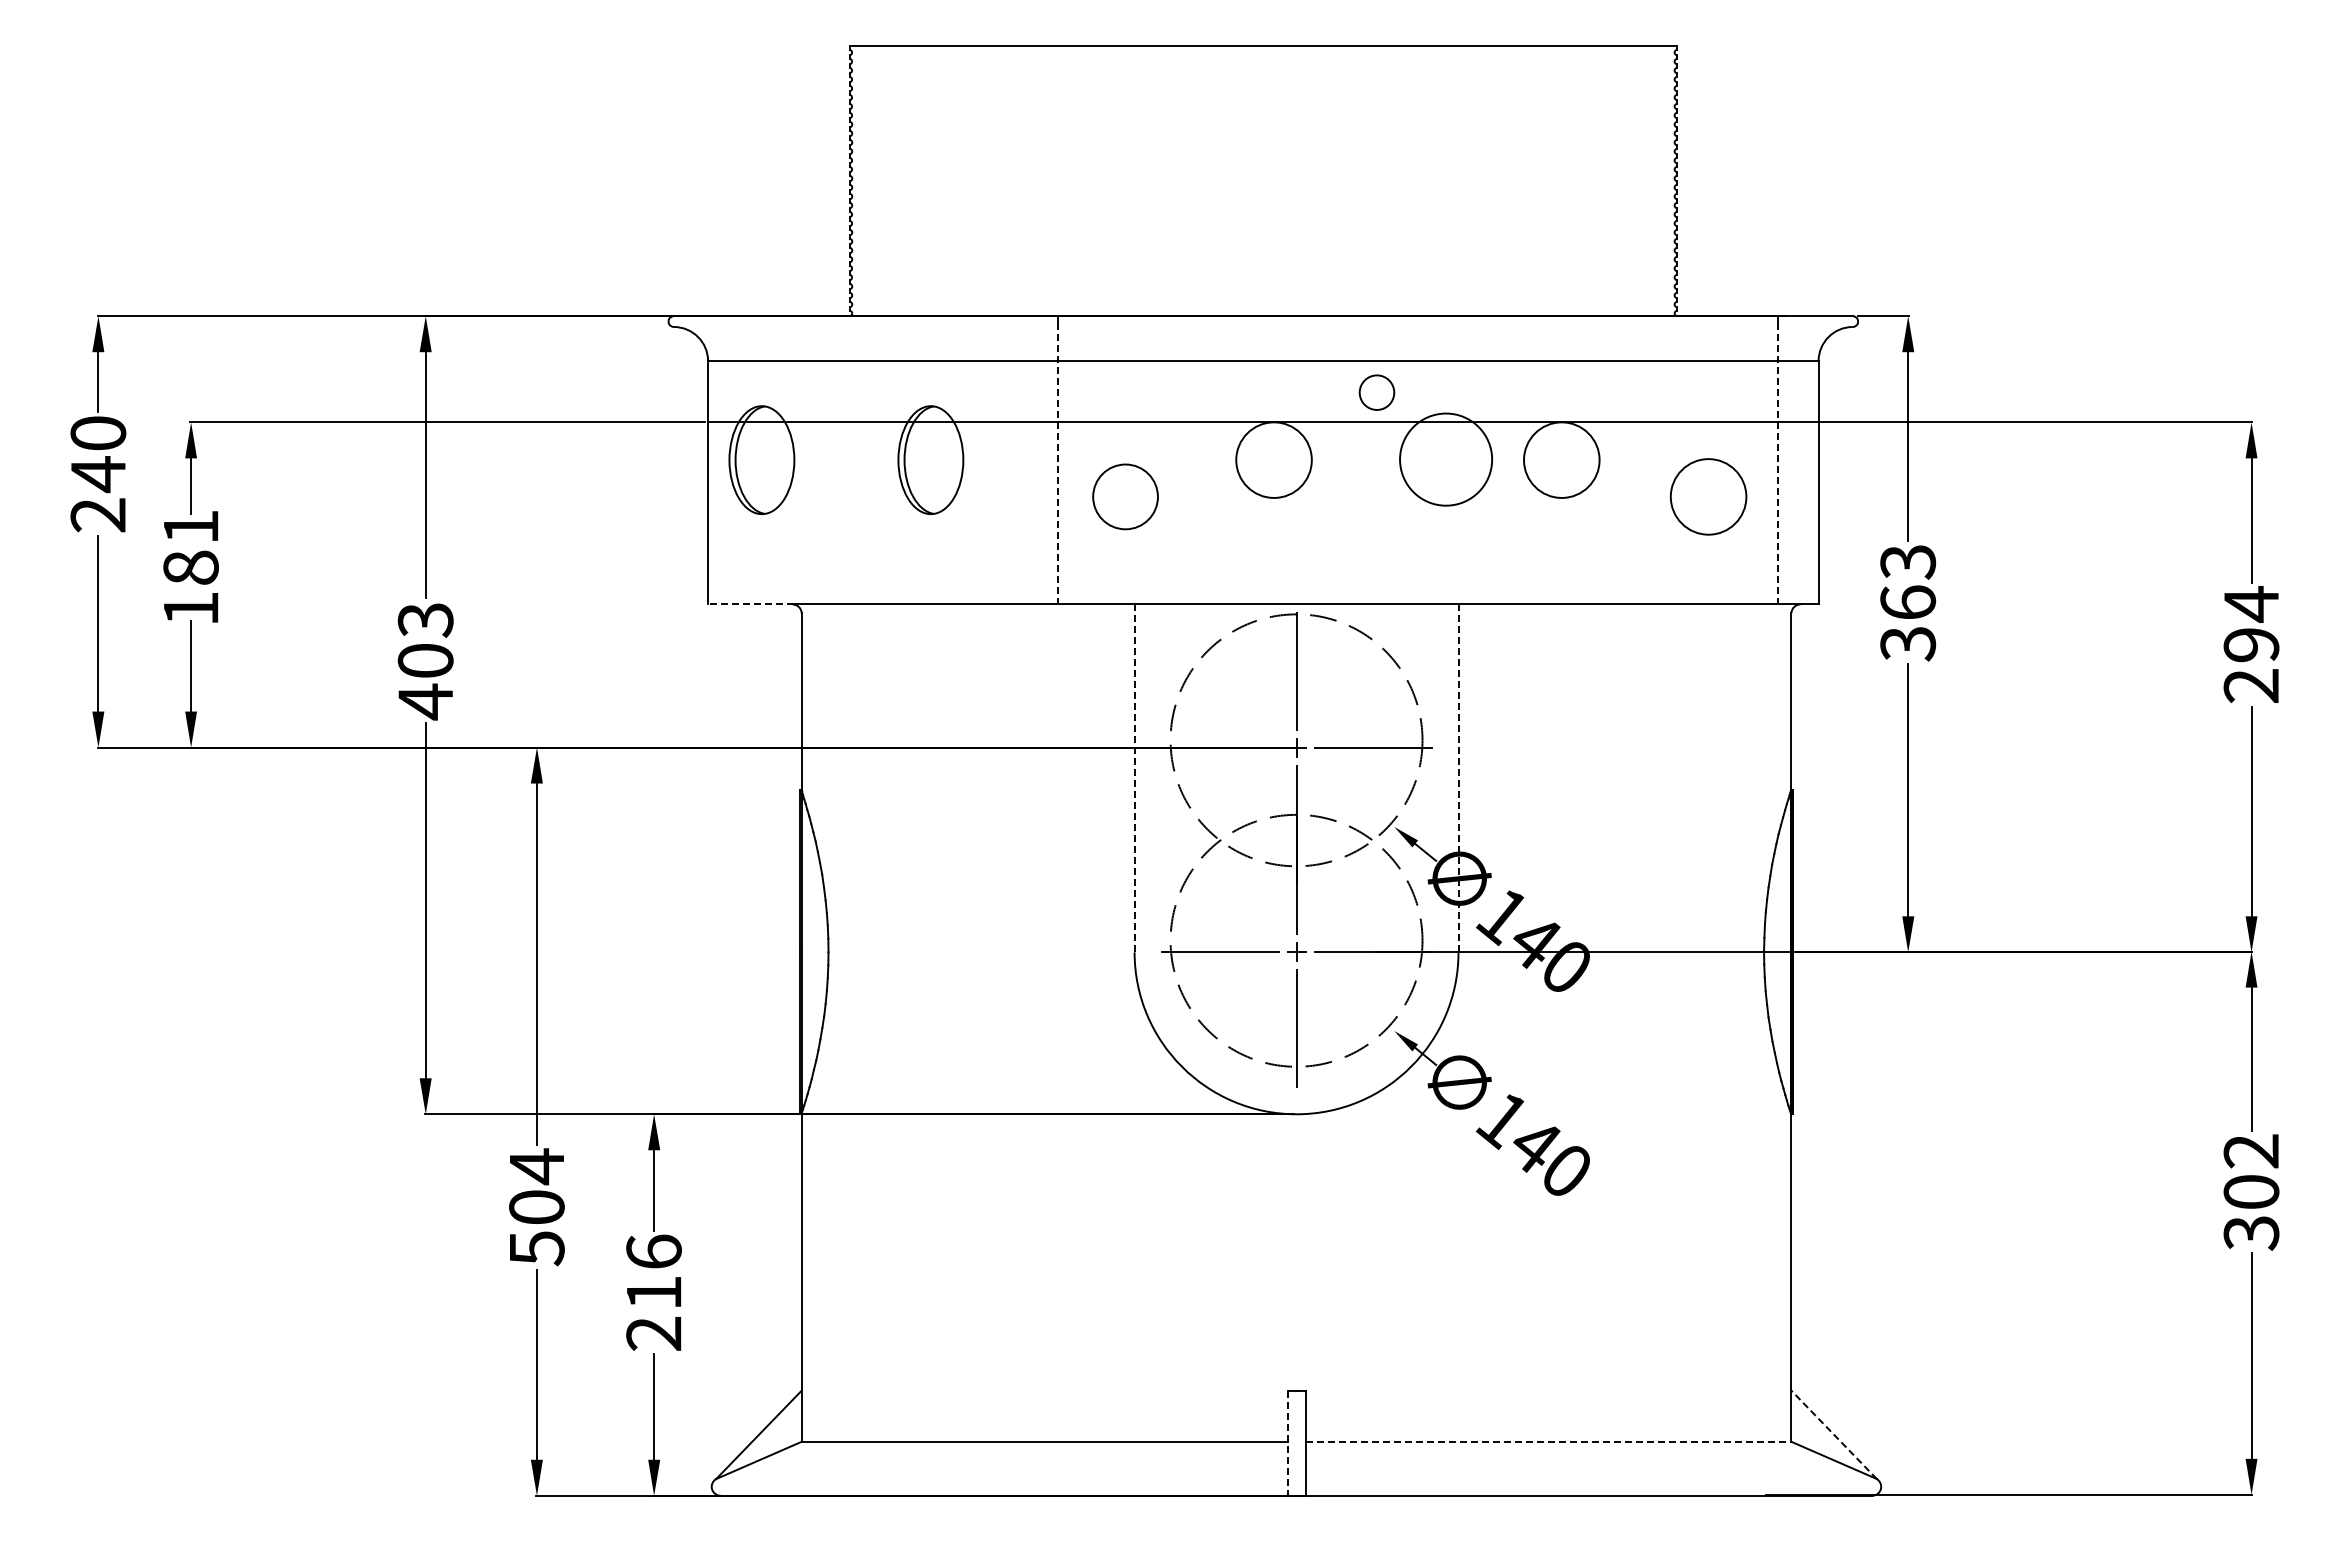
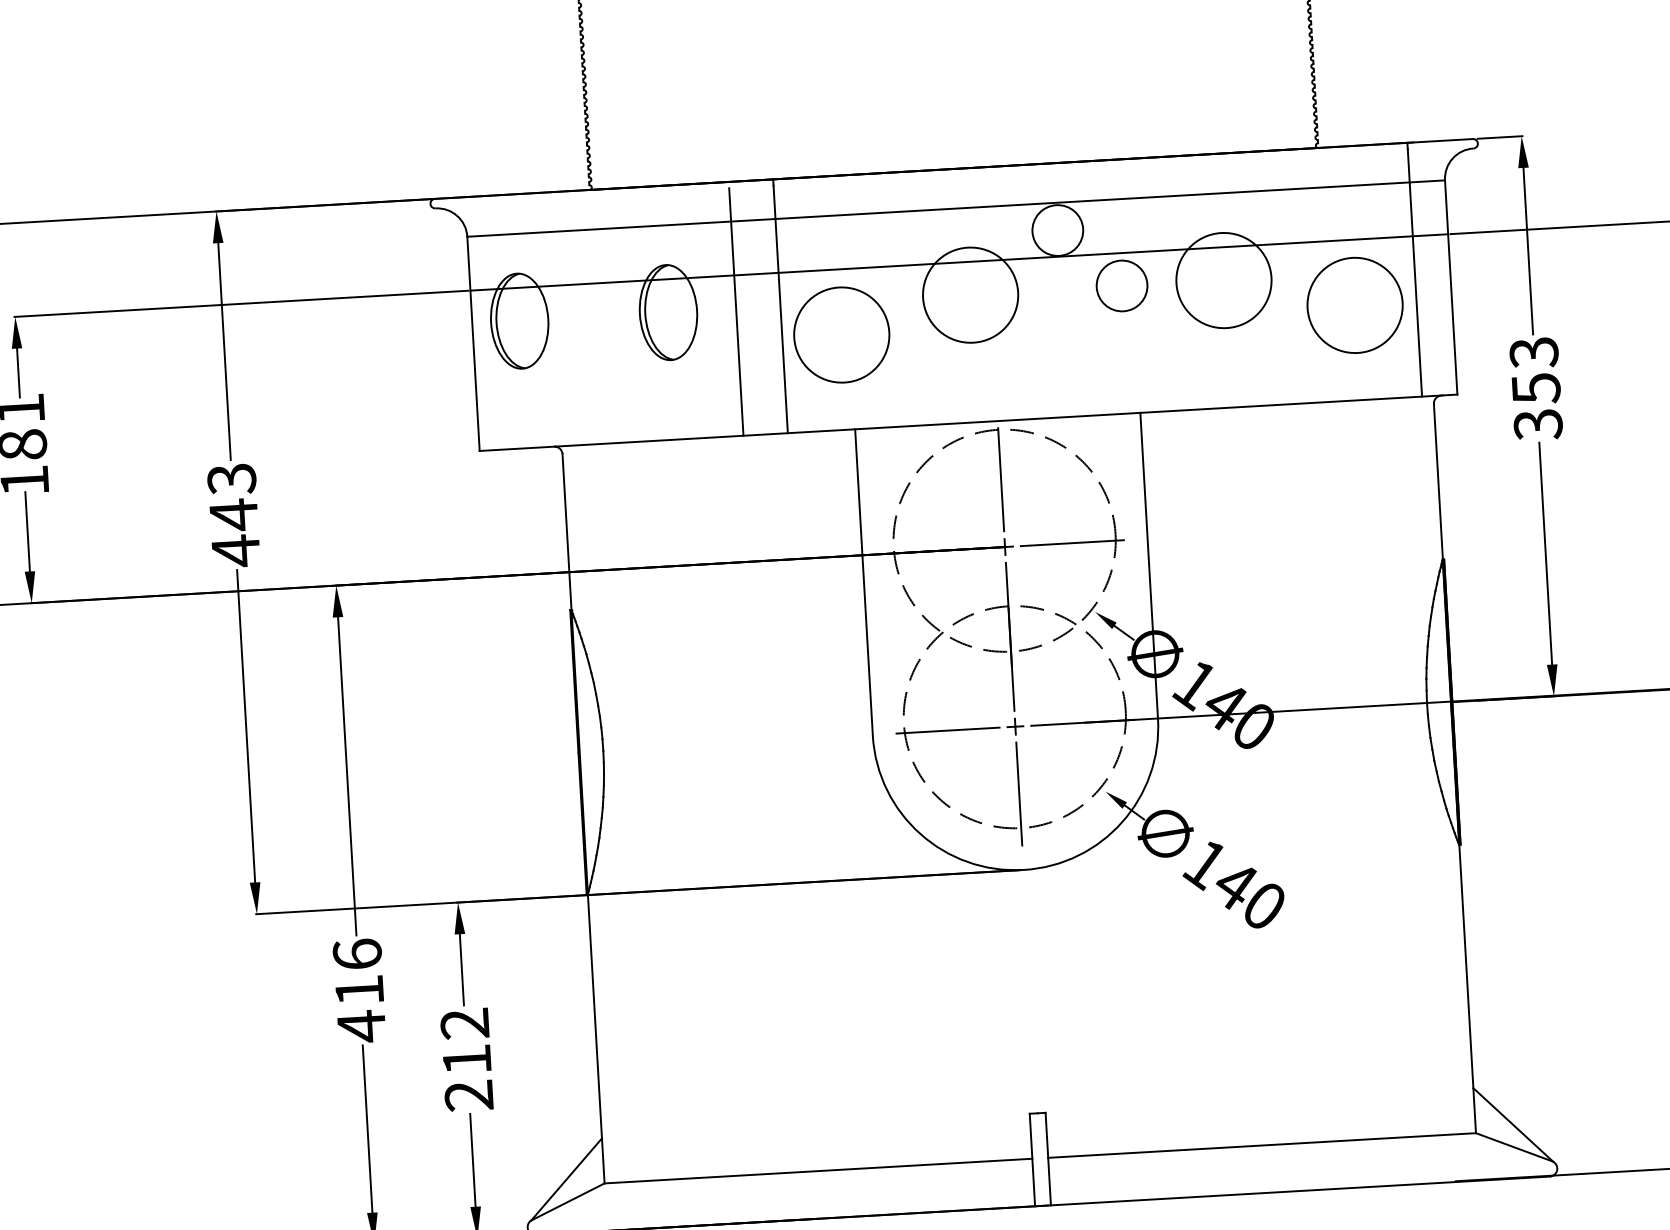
circle: (1376, 392) -> (1057, 230), size x1.67
circle: (1445, 459) -> (1121, 285), size x0.62
circle: (1274, 460) -> (971, 295), size x1.43
circle: (1561, 460) -> (1223, 280), size x1.43
line: (1007, 463) -> (736, 311), added
line: (1058, 463) -> (781, 309), dashed -> solid
line: (1778, 463) -> (1414, 272), dashed -> solid
circle: (1125, 496) -> (841, 334), size x1.67
circle: (1708, 496) -> (1354, 305), size x1.43
text: (1908, 602) -> (1536, 388), 363 -> 353
line: (751, 604) -> (517, 448), dashed -> solid
text: (425, 660) -> (233, 514), 403 -> 443
line: (1134, 778) -> (863, 582), dashed -> solid
line: (1458, 778) -> (1149, 566), dashed -> solid
text: (536, 1207) -> (359, 990), 504 -> 416
text: (653, 1251) -> (464, 1023), 216 -> 212
line: (1833, 1434) -> (1512, 1124), dashed -> solid
line: (1548, 1441) -> (1262, 1145), dashed -> solid
line: (1287, 1443) -> (1032, 1160), dashed -> solid

